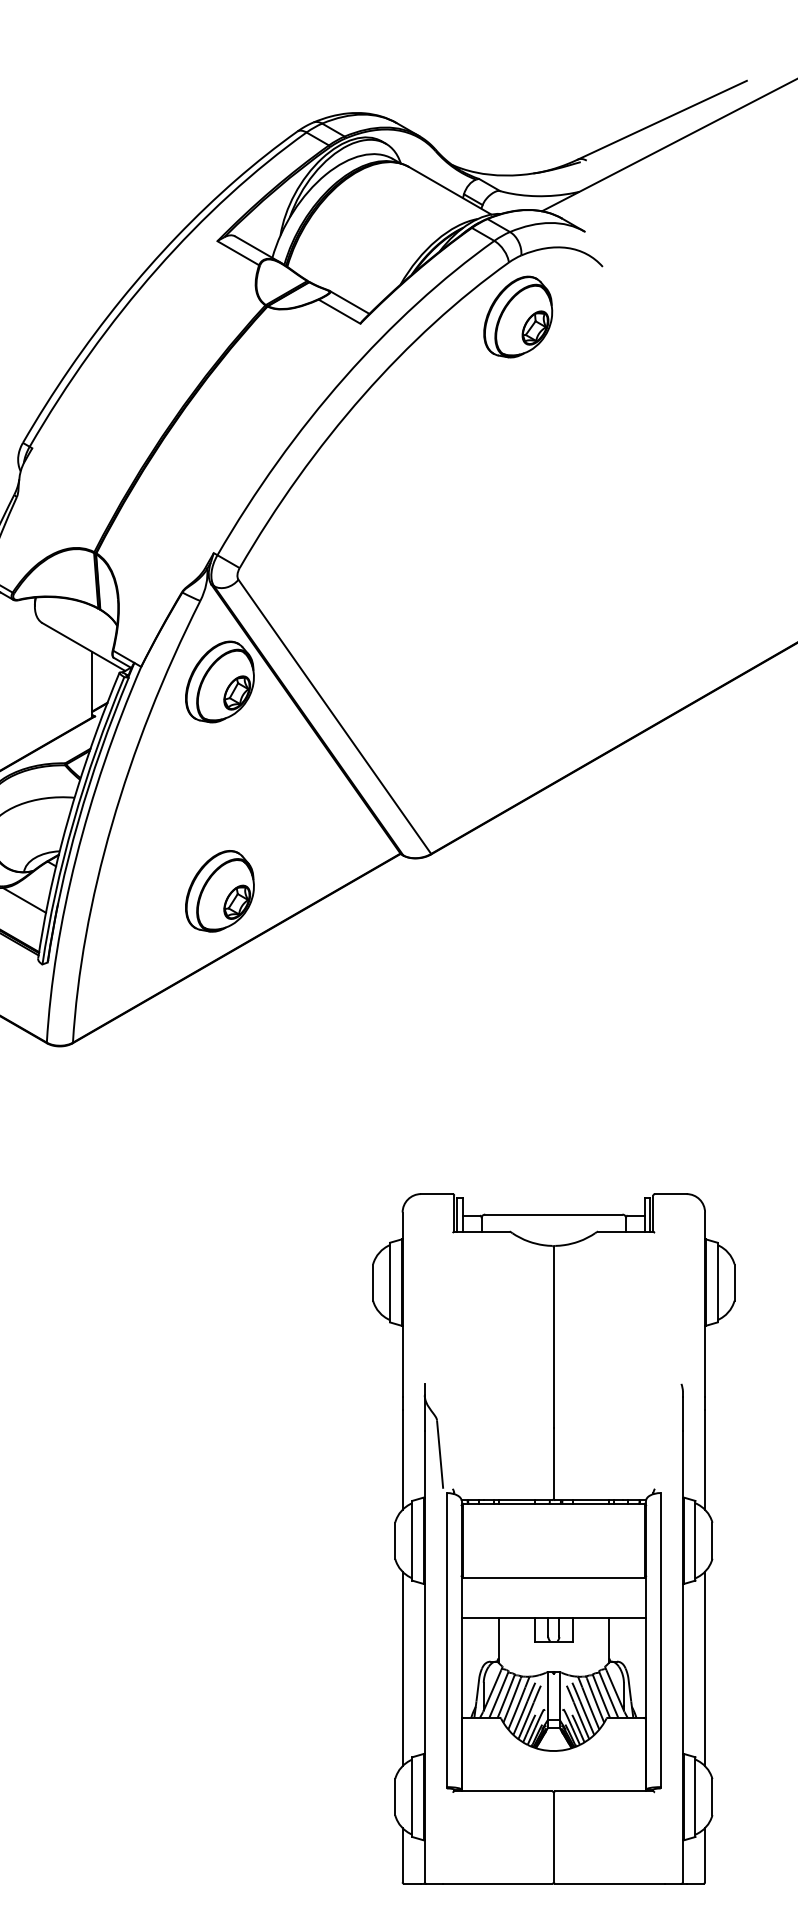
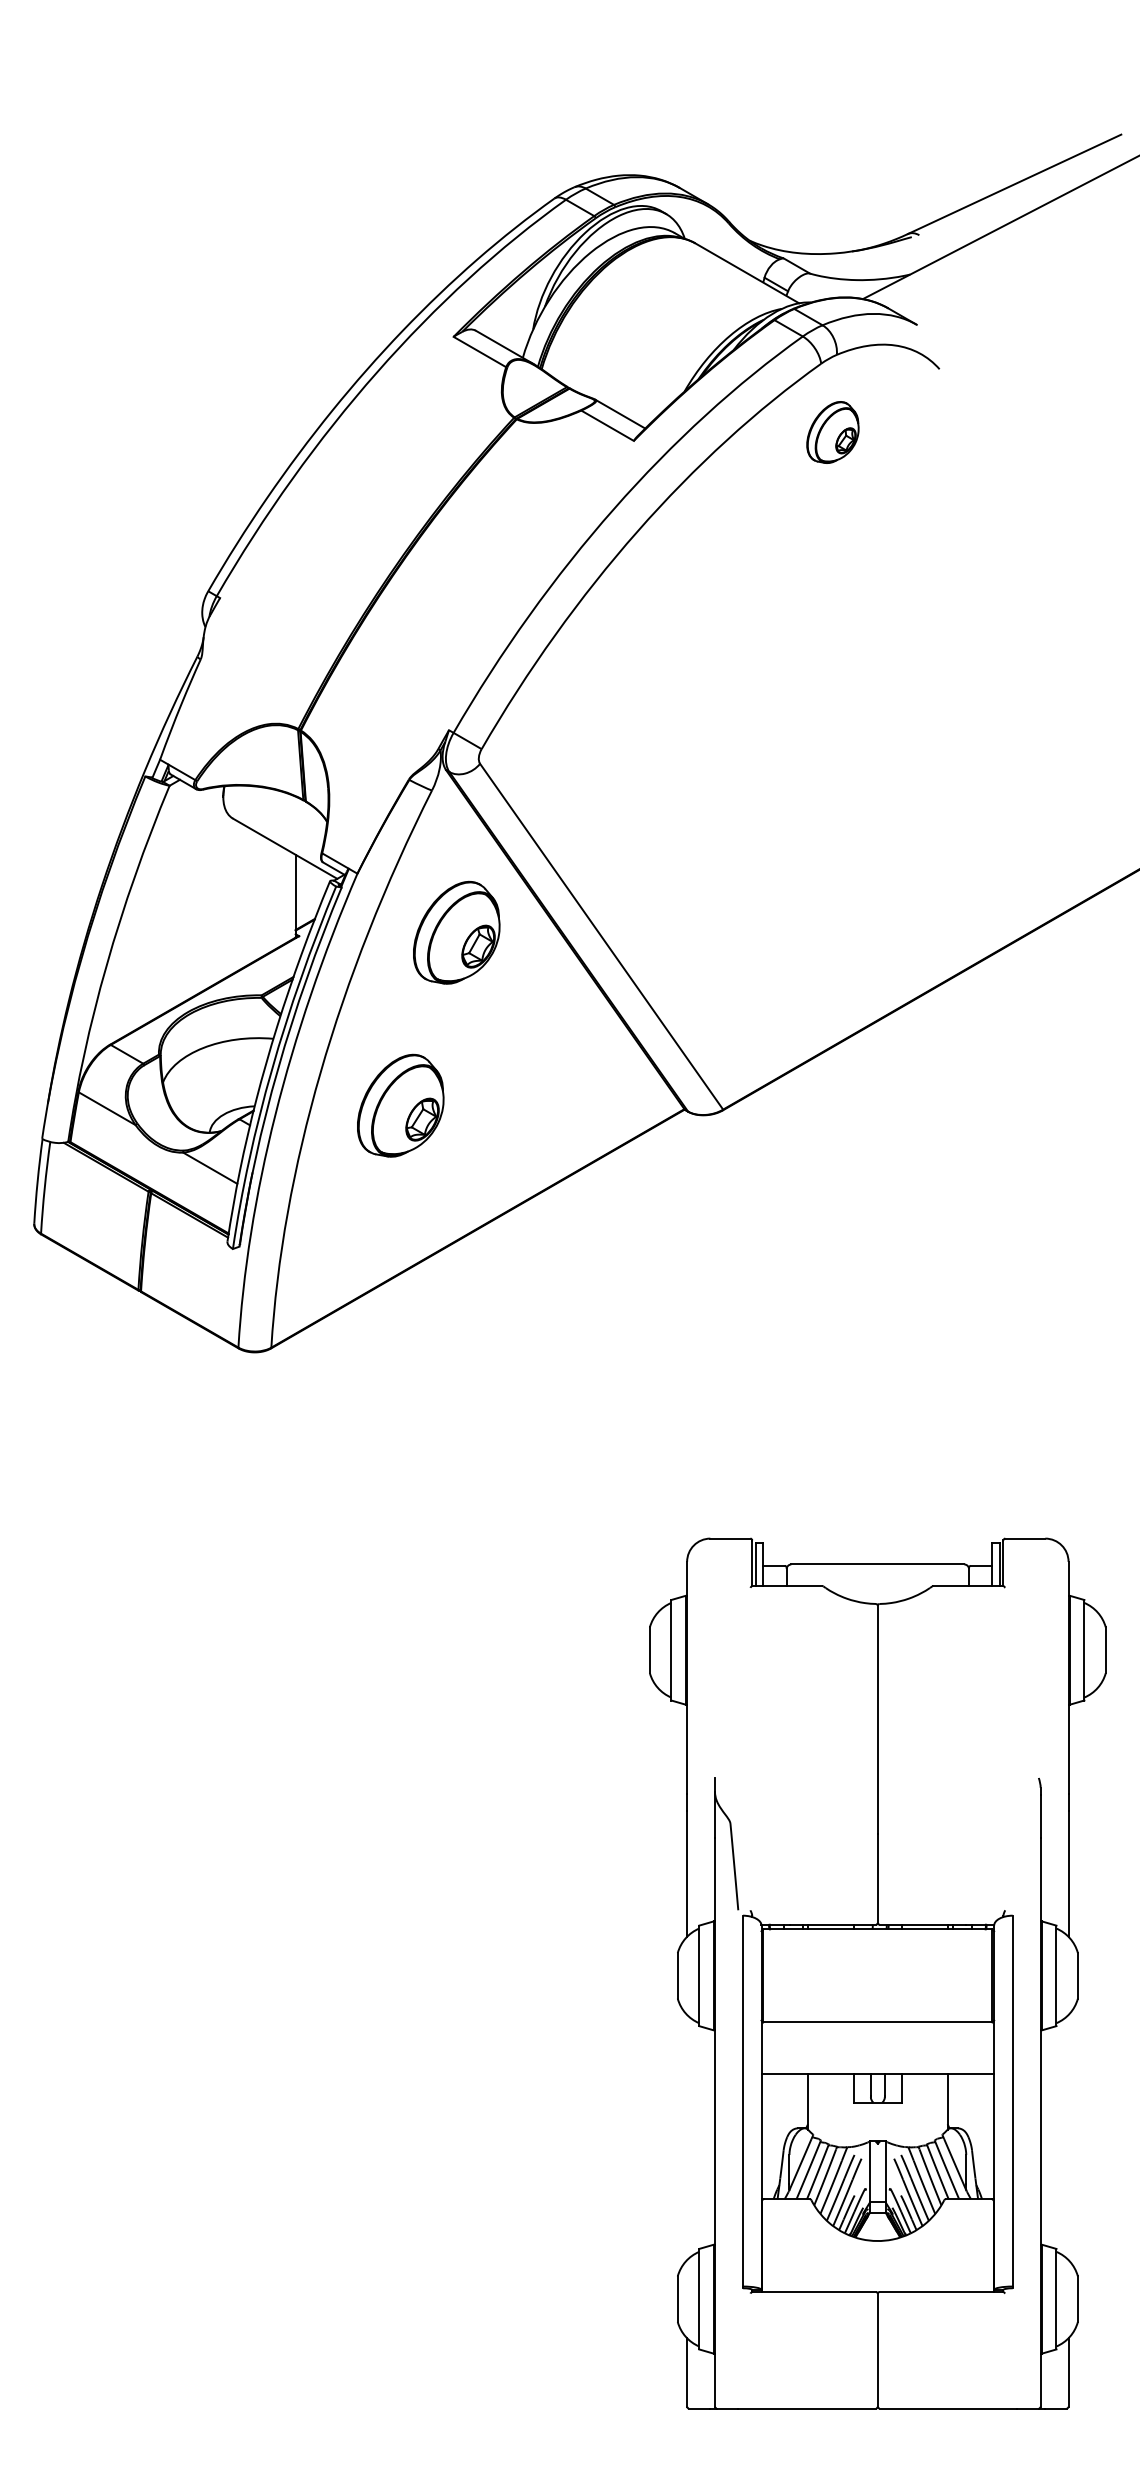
part: (517, 317) -> (832, 432), size x0.6
part: (219, 681) -> (456, 932), moved
part: (219, 891) -> (400, 1105), moved
line: (402, 1668) -> (687, 2137), removed
line: (705, 1668) -> (1068, 2137), removed

